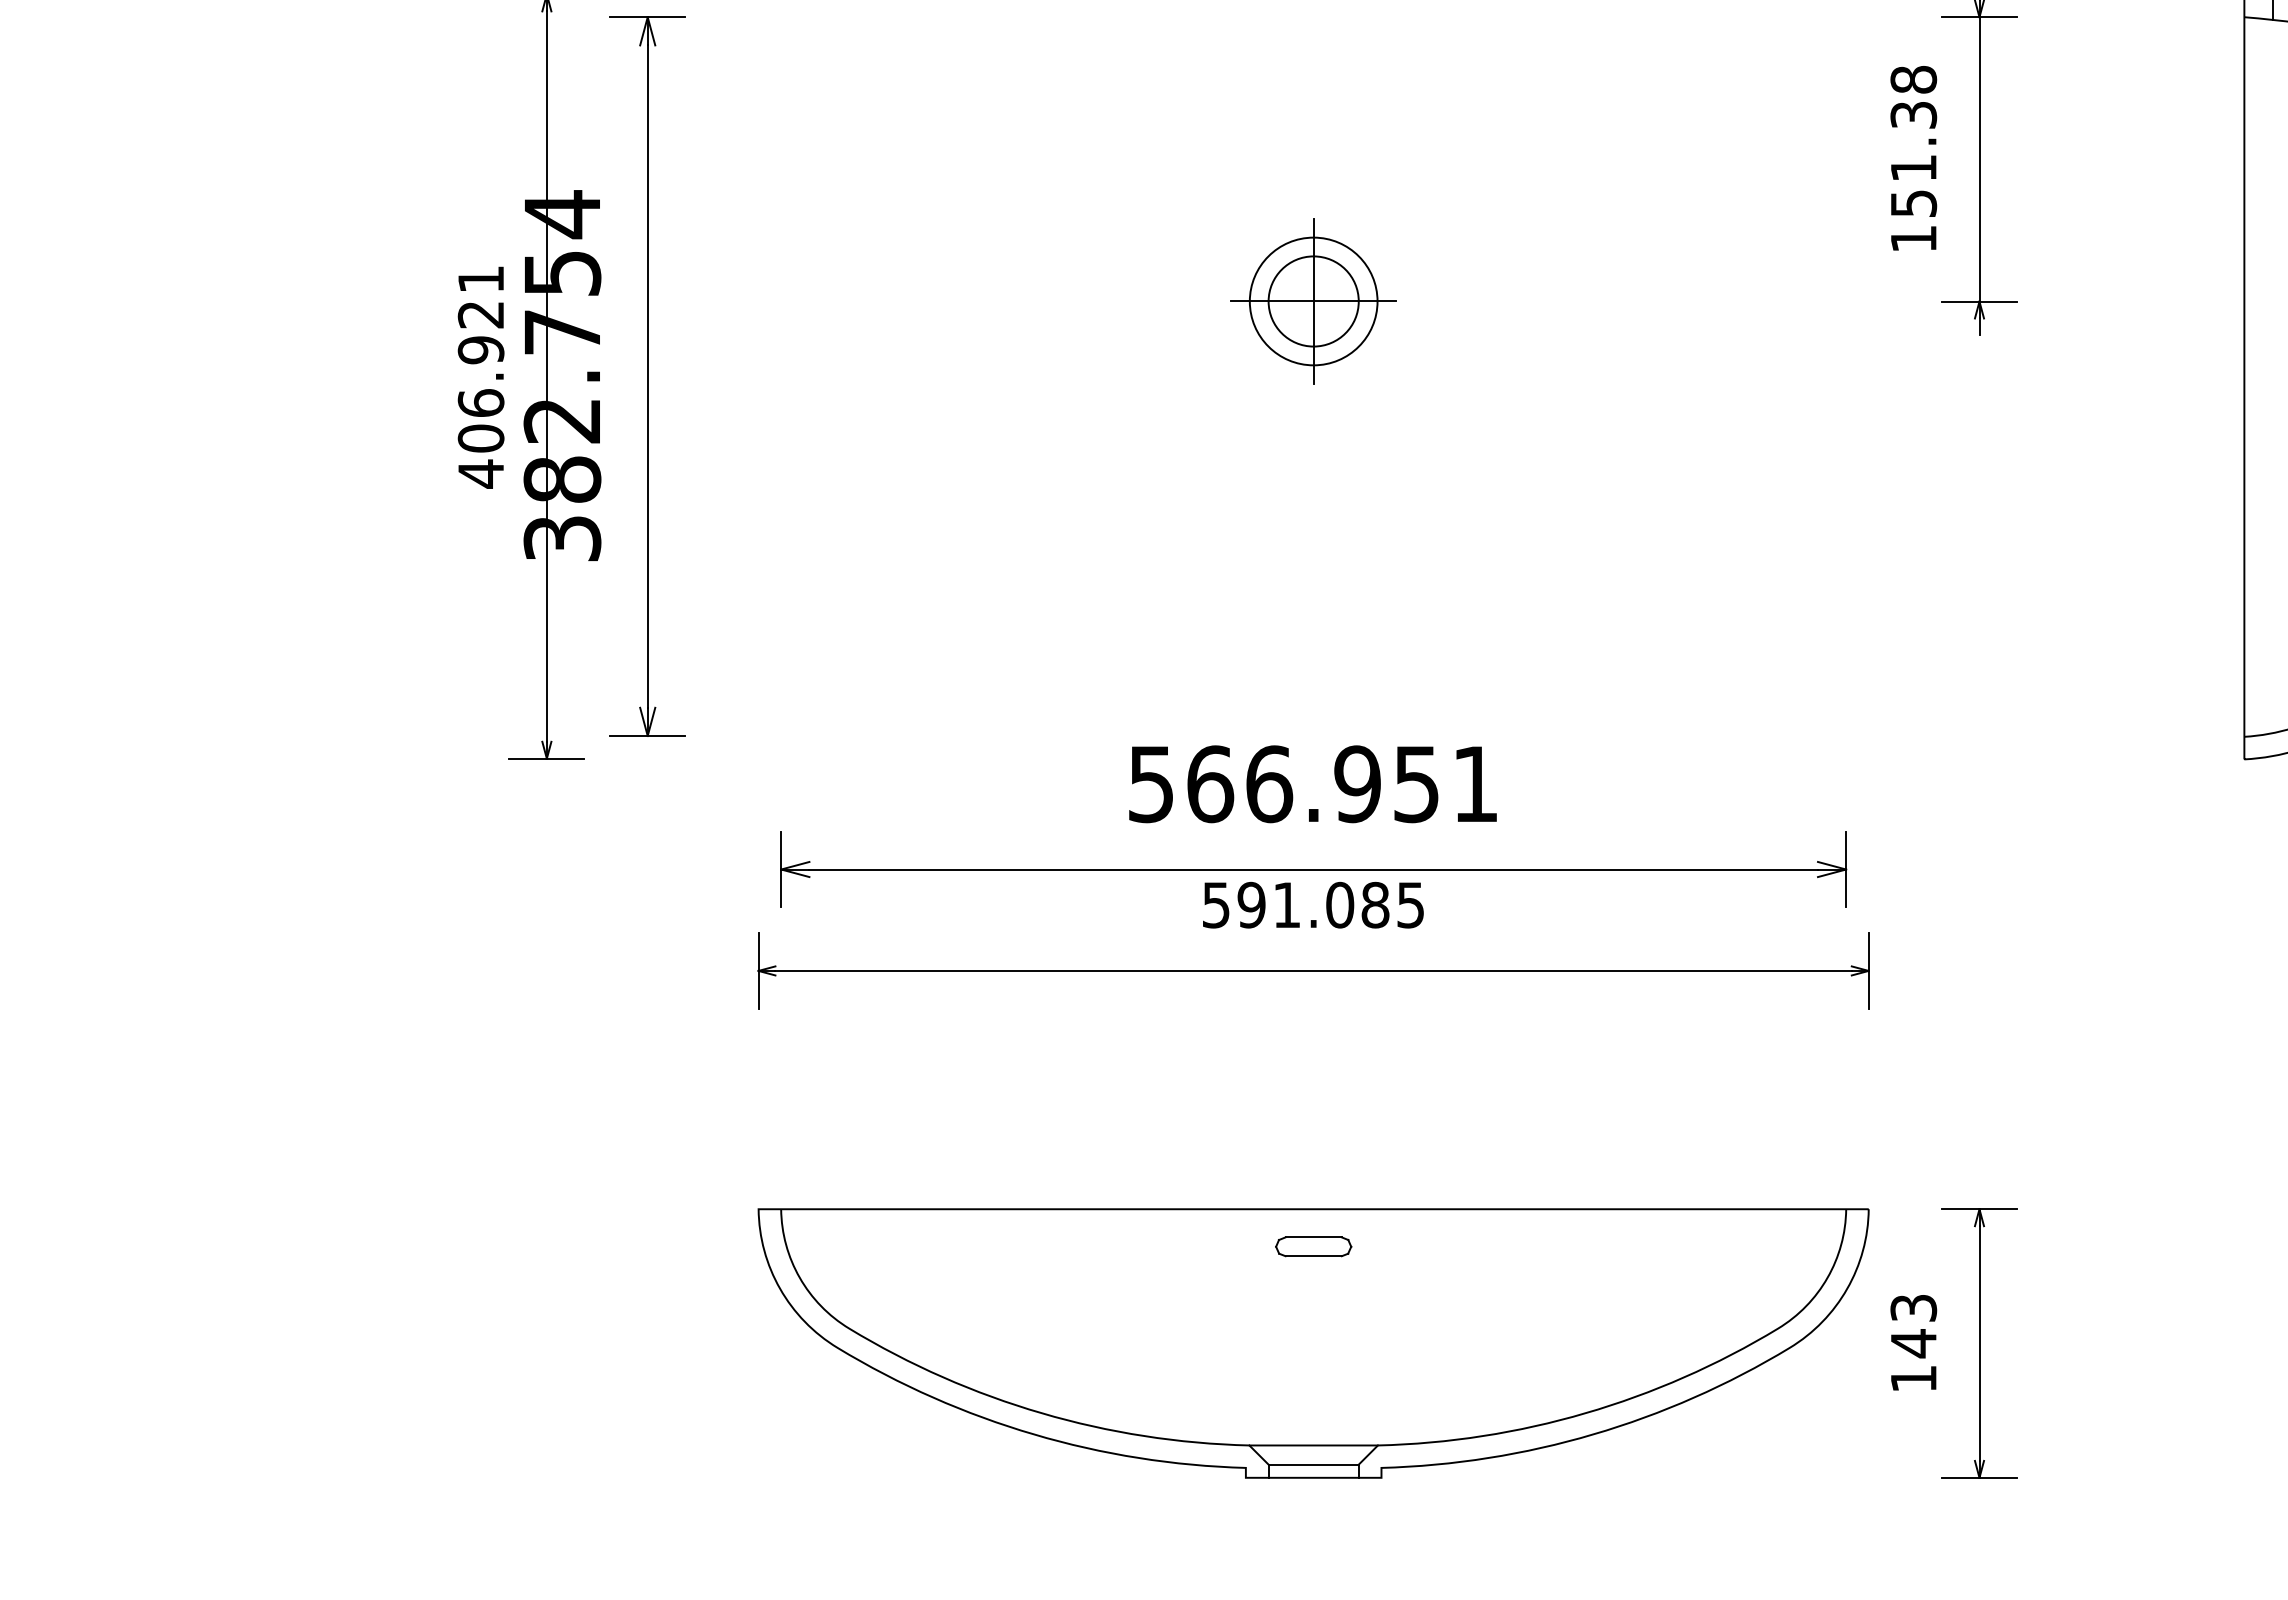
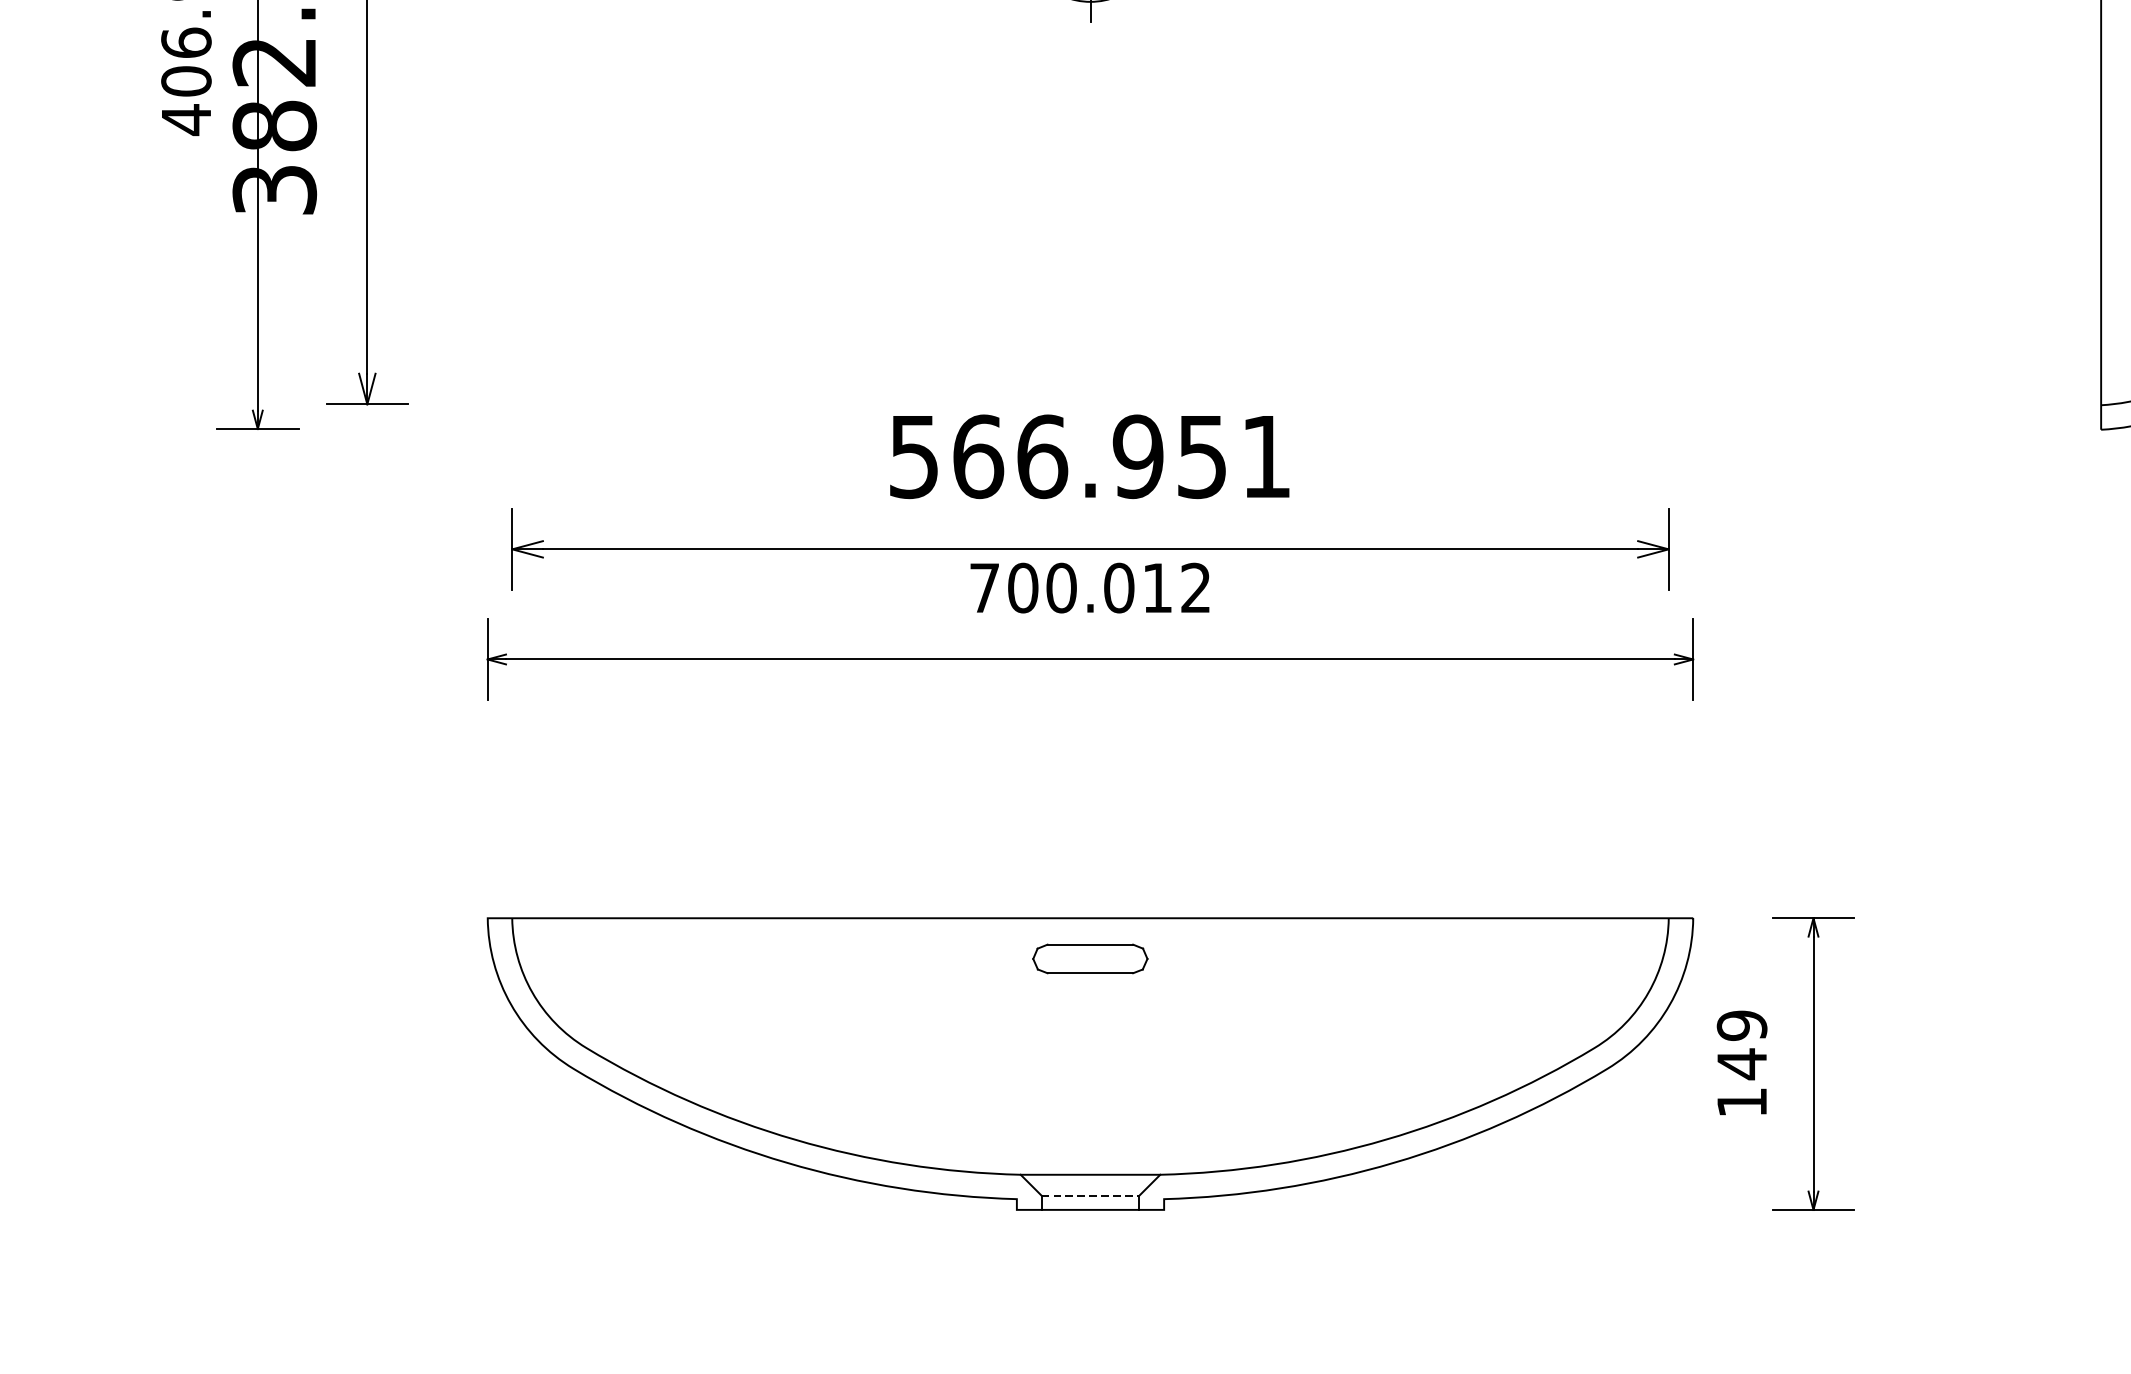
text: (1313, 904) -> (1090, 587), 591.085 -> 700.012
part: (1313, 1246) -> (1090, 958), size x1.4
text: (1913, 1308) -> (1741, 1026), 143 -> 149
line: (1314, 1464) -> (1091, 1195), solid -> dashed

